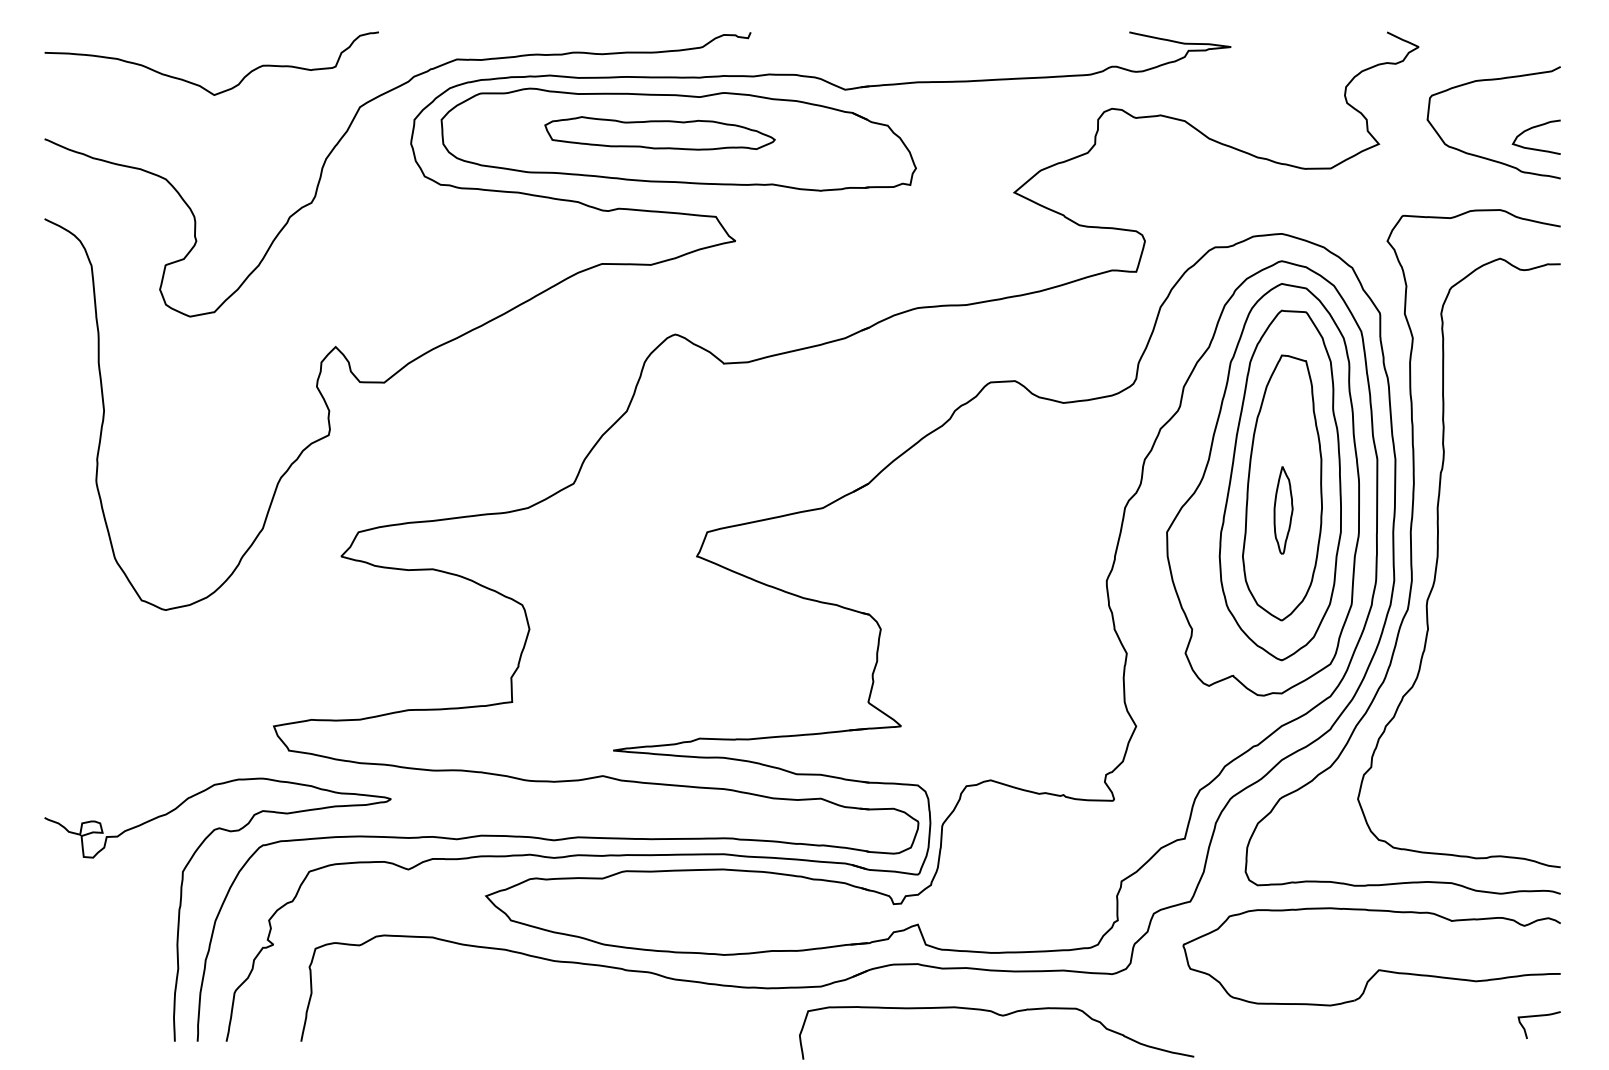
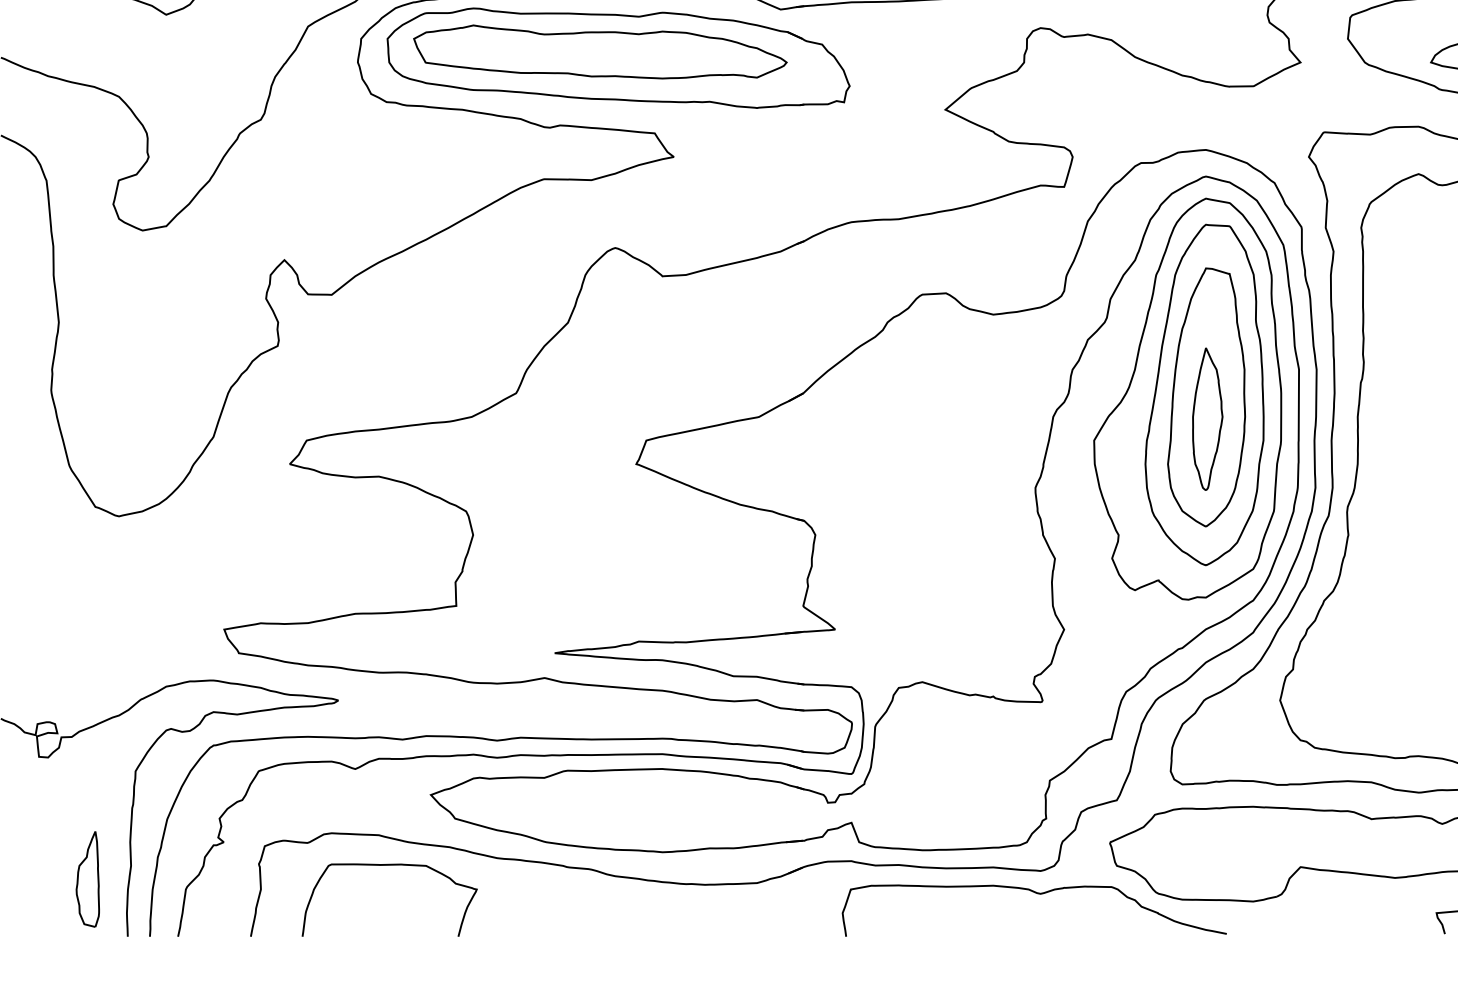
part: (659, 133) -> (599, 52), size x1.67
part: (1283, 510) -> (1207, 419), size x1.67
curve: (443, 968) -> (389, 865), added
part: (133, 982) -> (87, 879), added
curve: (1001, 1016) -> (1039, 894), moved

